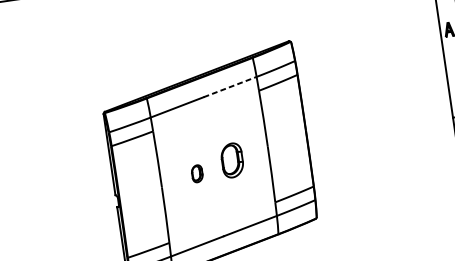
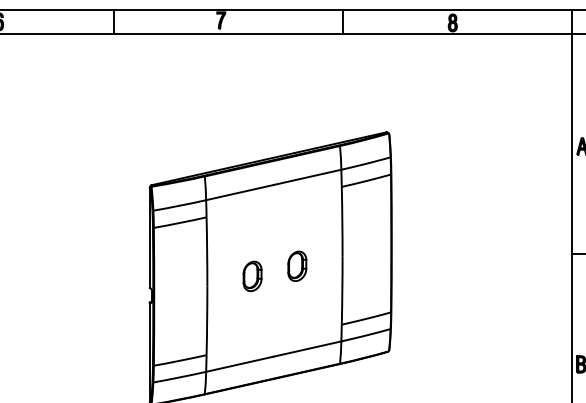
line: (230, 87) -> (307, 177), dashed -> solid
part: (232, 159) -> (297, 265), size x0.71
part: (197, 173) -> (252, 276), size x1.43

